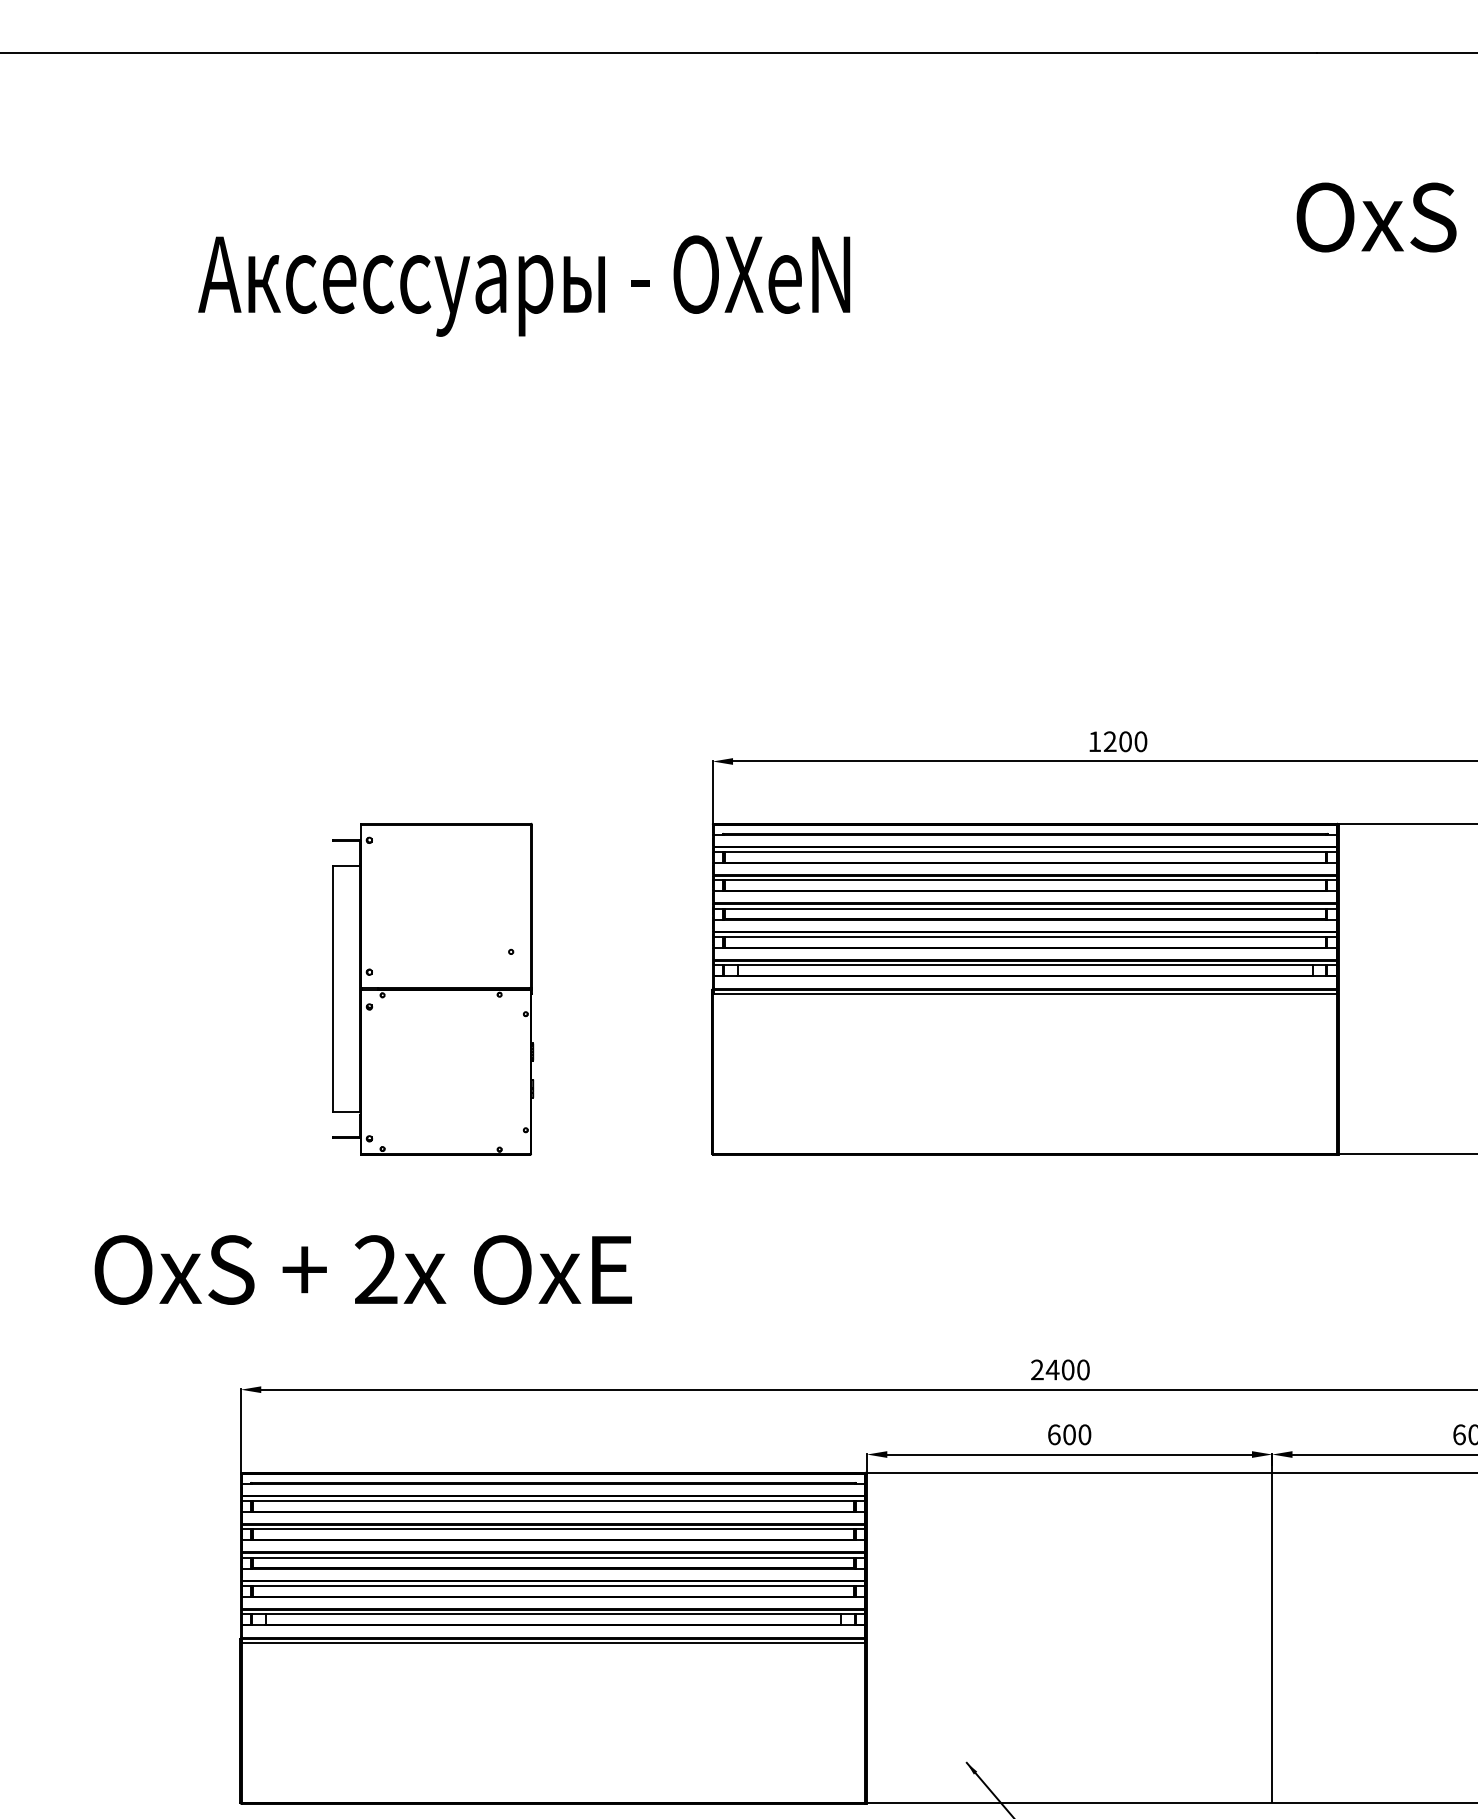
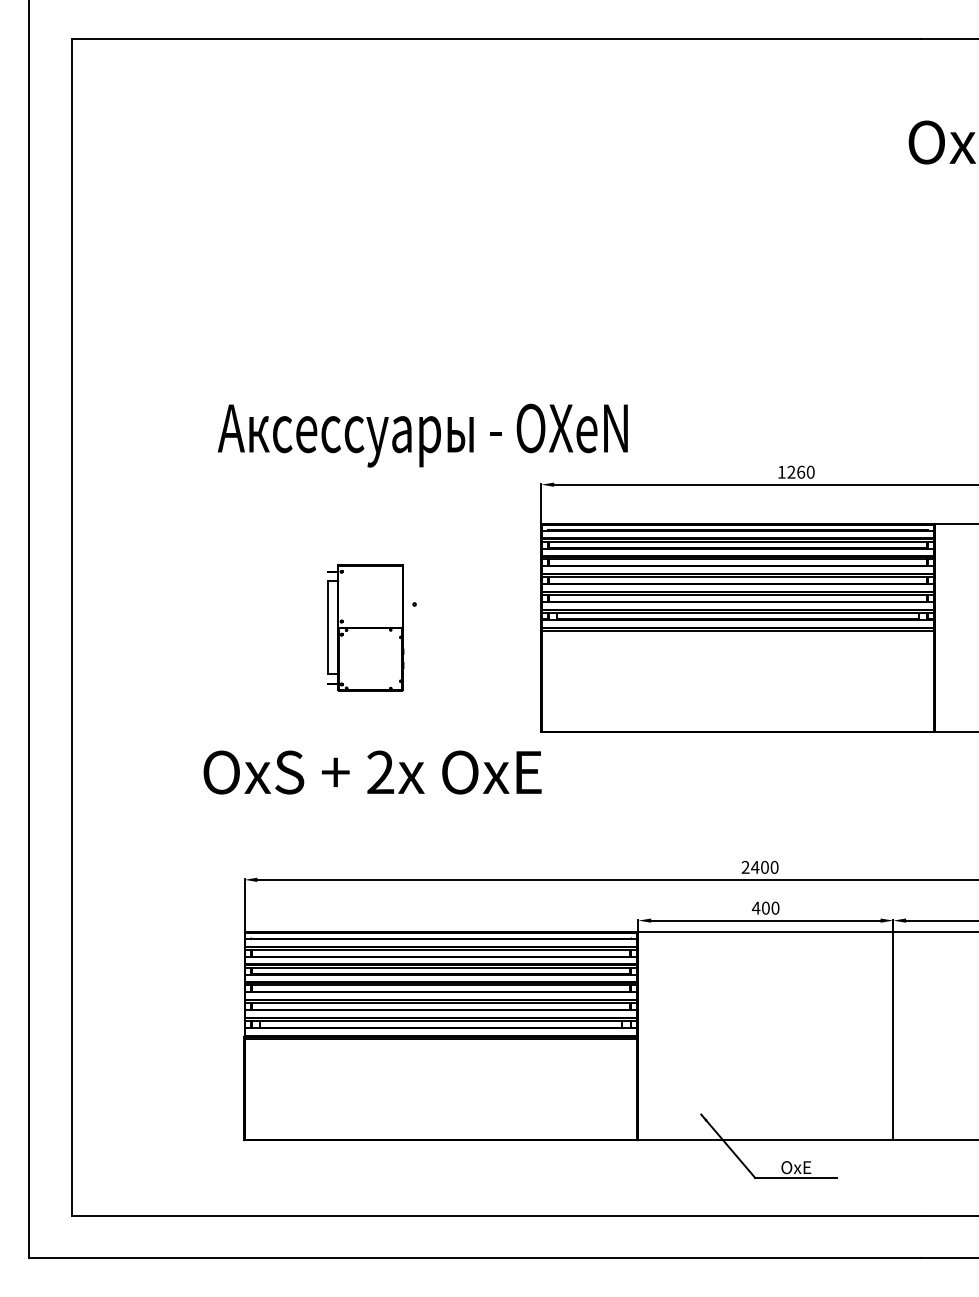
text: (523, 285) -> (422, 435), moved
text: (1126, 740) -> (801, 471), 1200 -> 1260
part: (433, 988) -> (365, 627), size x0.6
text: (363, 1269) -> (372, 772), moved
text: (1053, 1433) -> (755, 907), 600 -> 400

